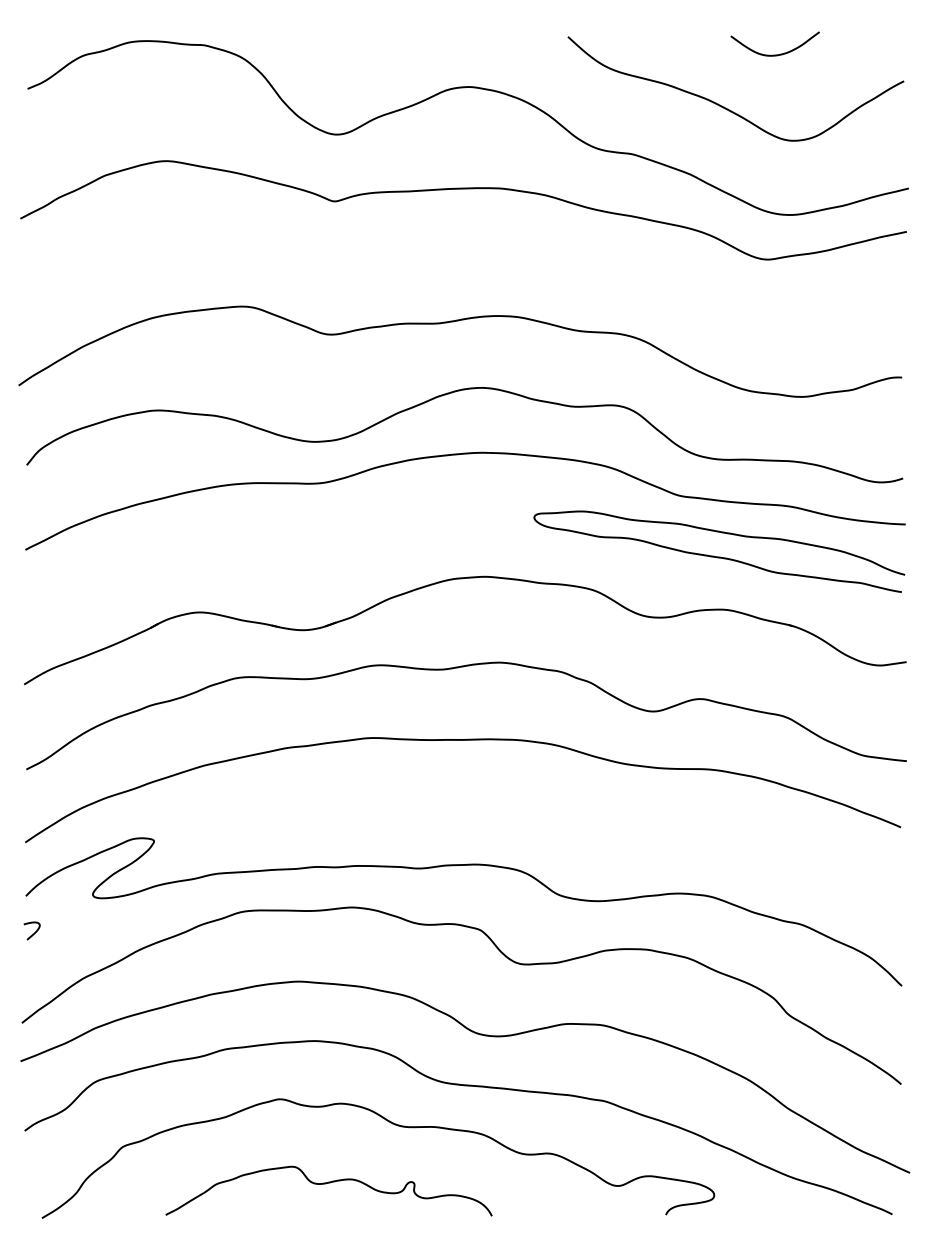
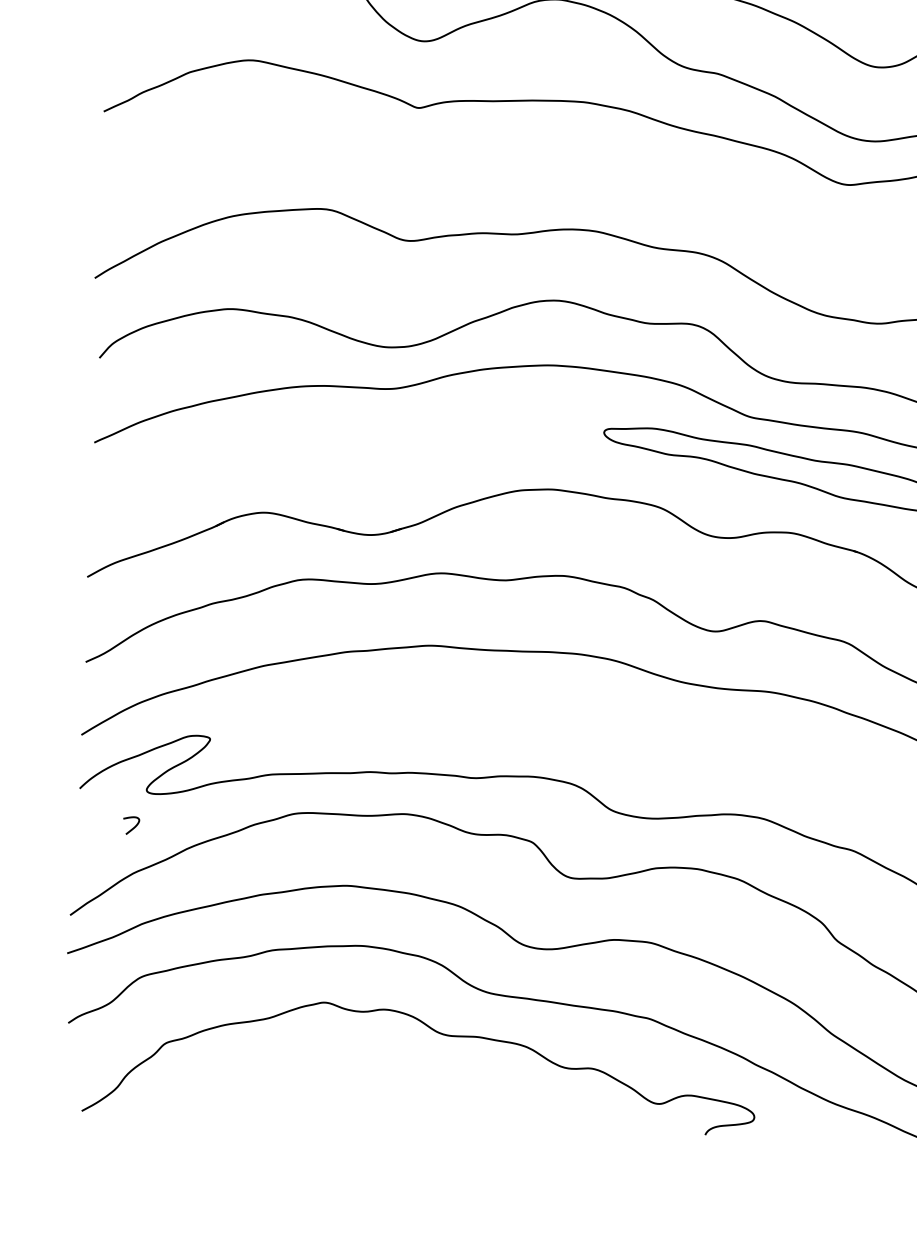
curve: (34, 932) -> (133, 827), moved
curve: (325, 1184) -> (366, 1089), removed

